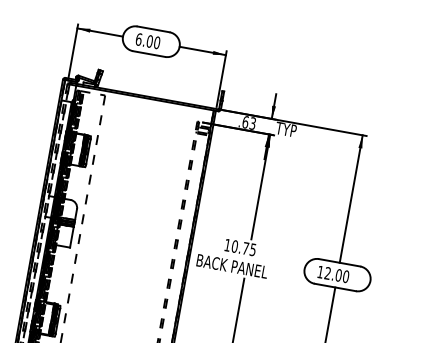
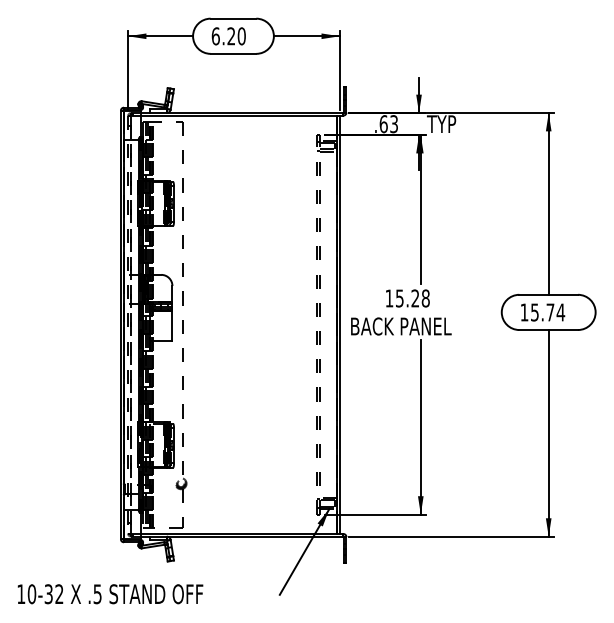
text: (149, 41) -> (231, 36), 6.00 -> 6.20
text: (243, 248) -> (412, 298), 10.75 -> 15.28
text: (337, 275) -> (548, 312), 12.00 -> 15.74

